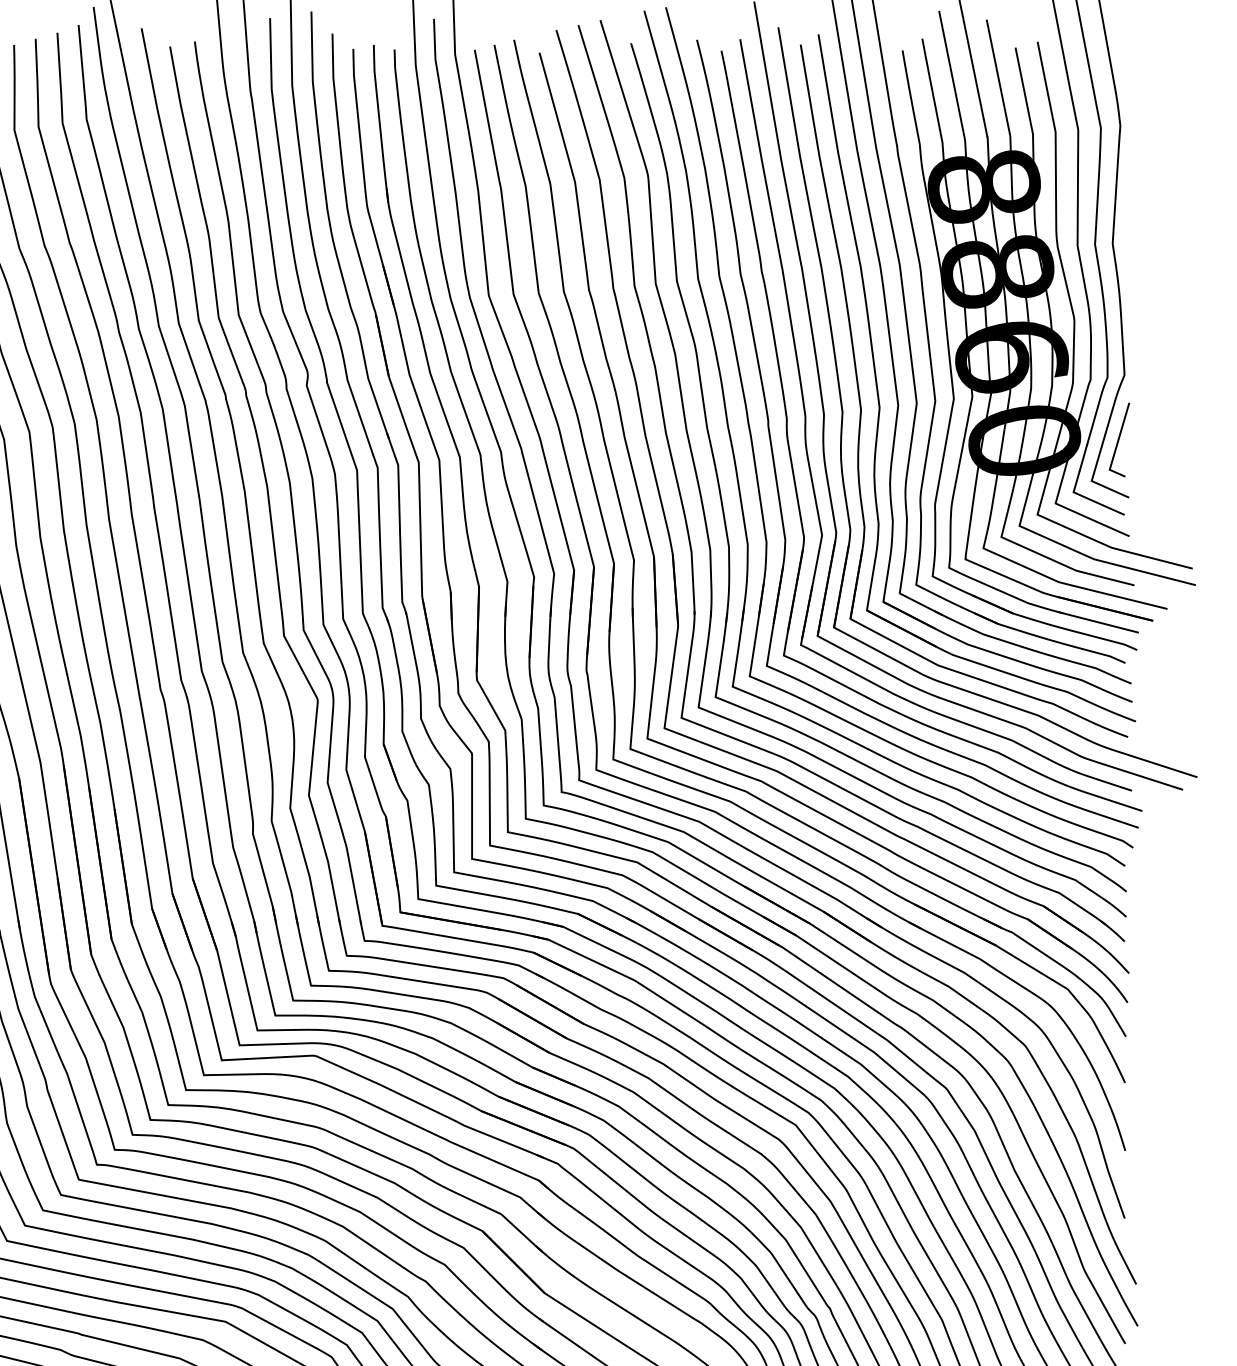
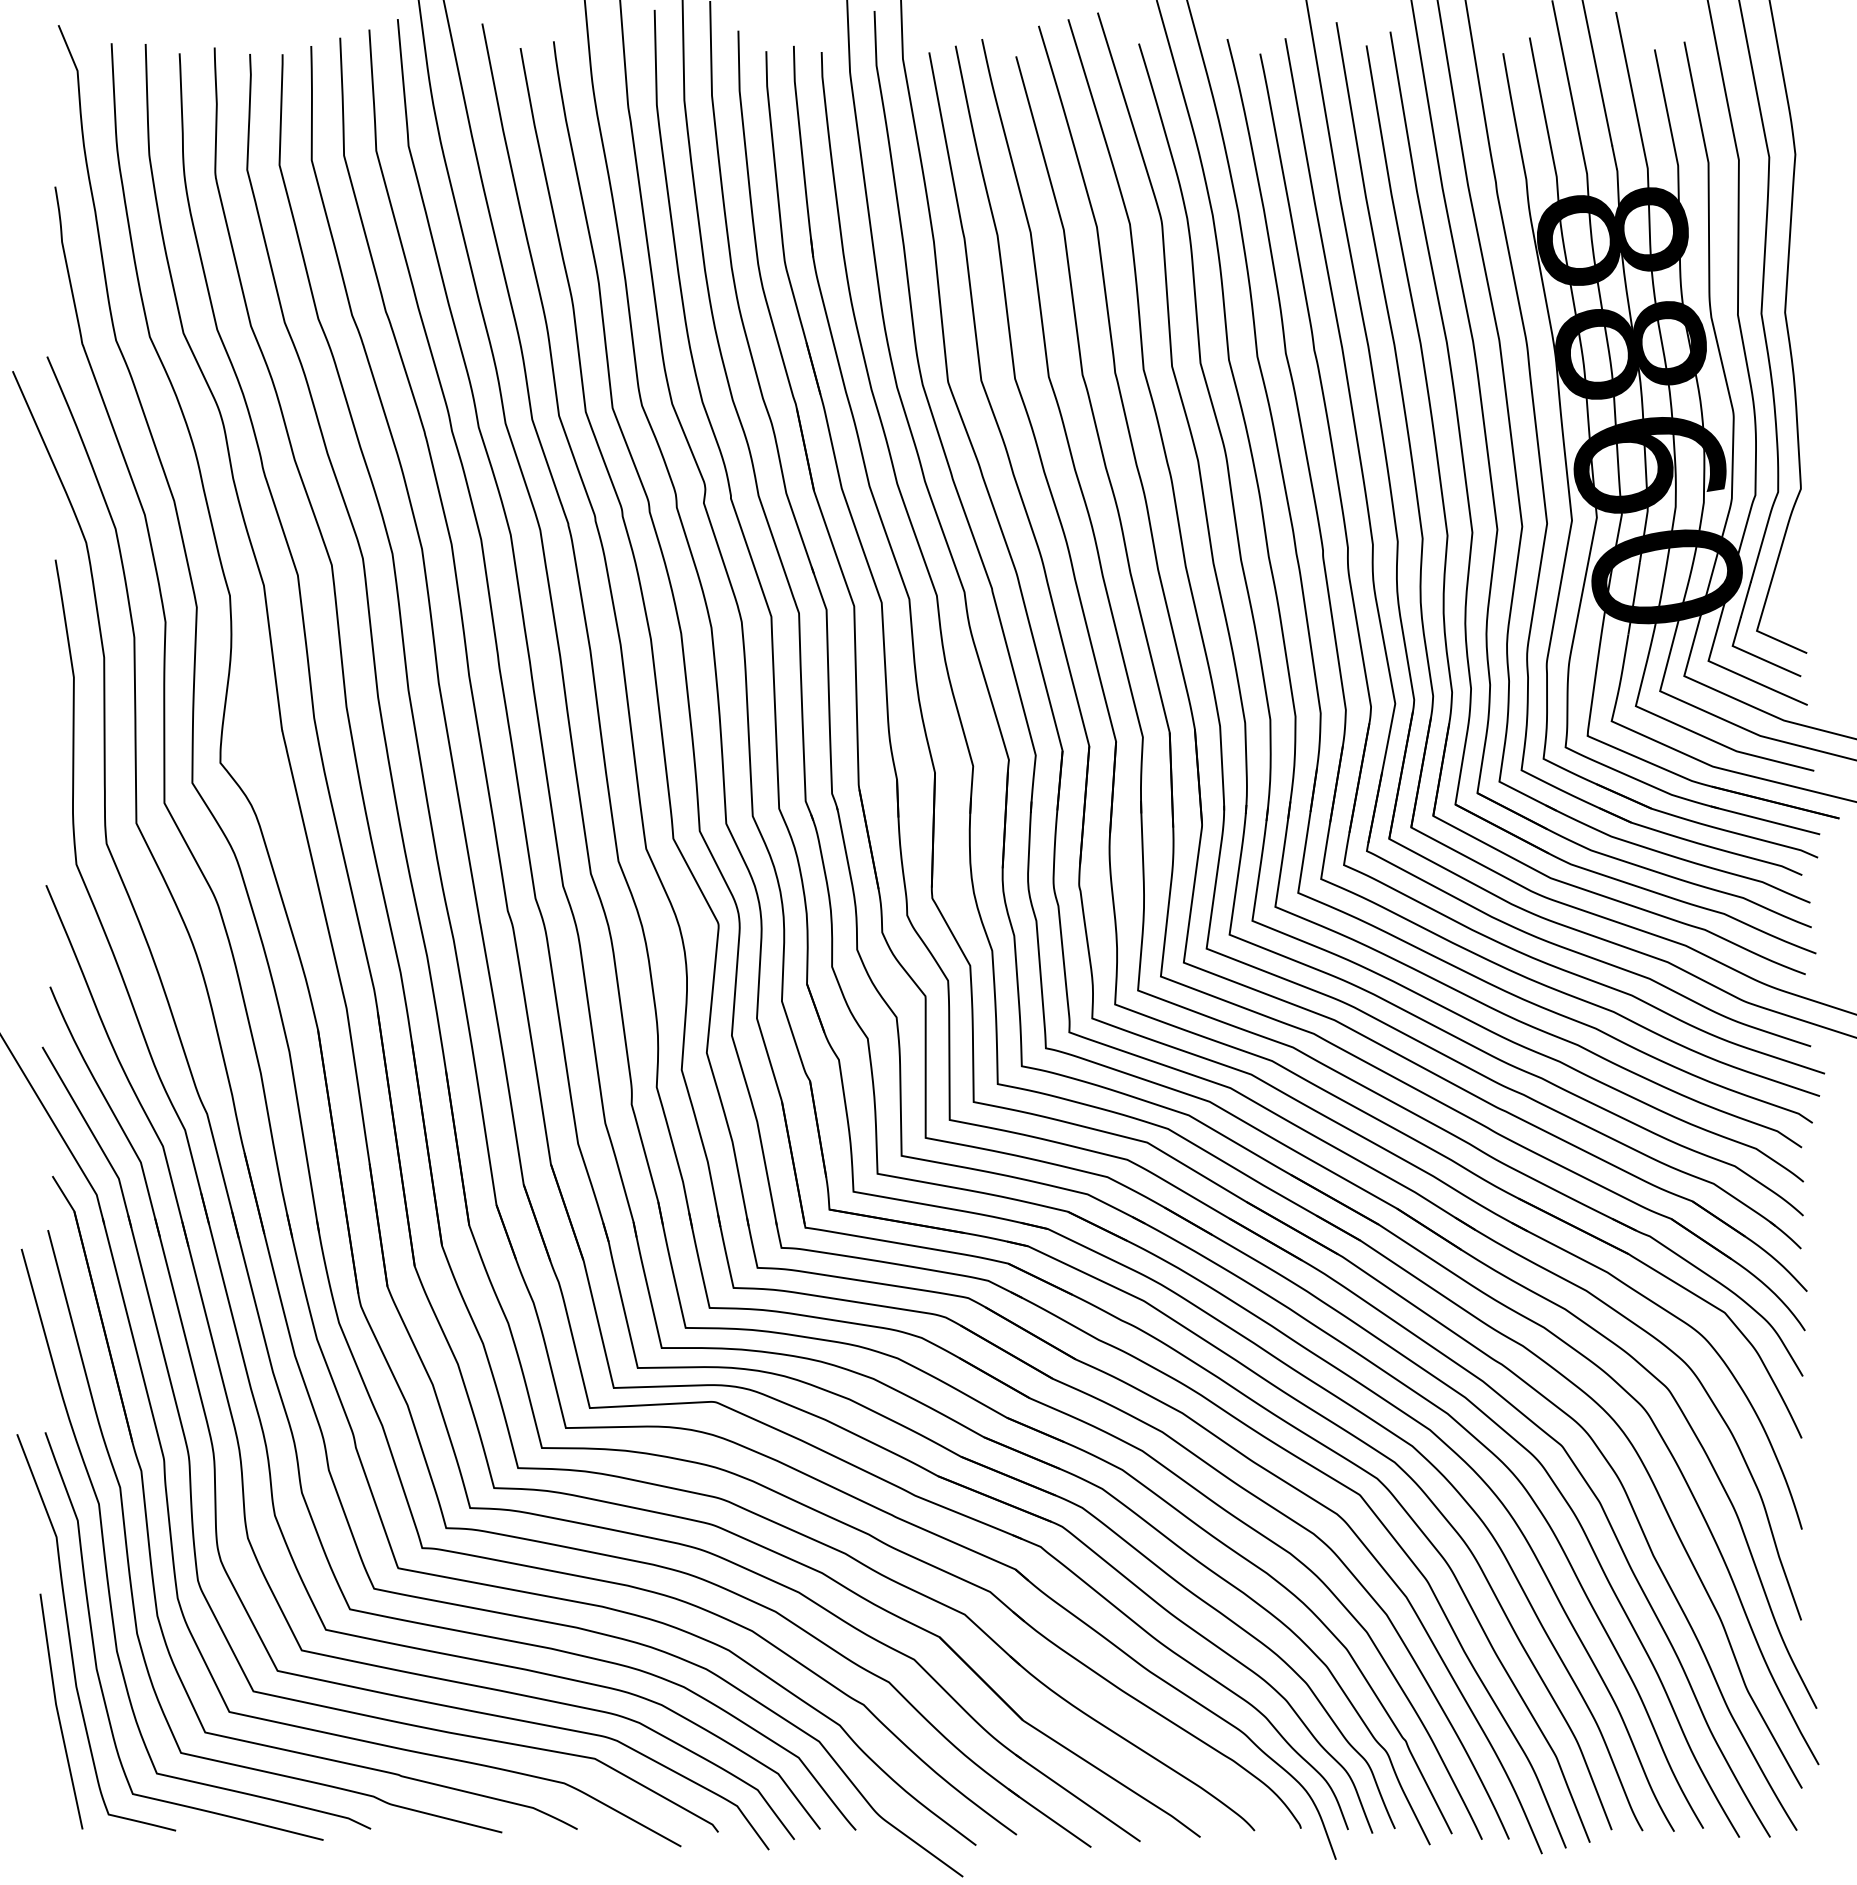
line: (1119, 438) -> (1794, 574), removed

